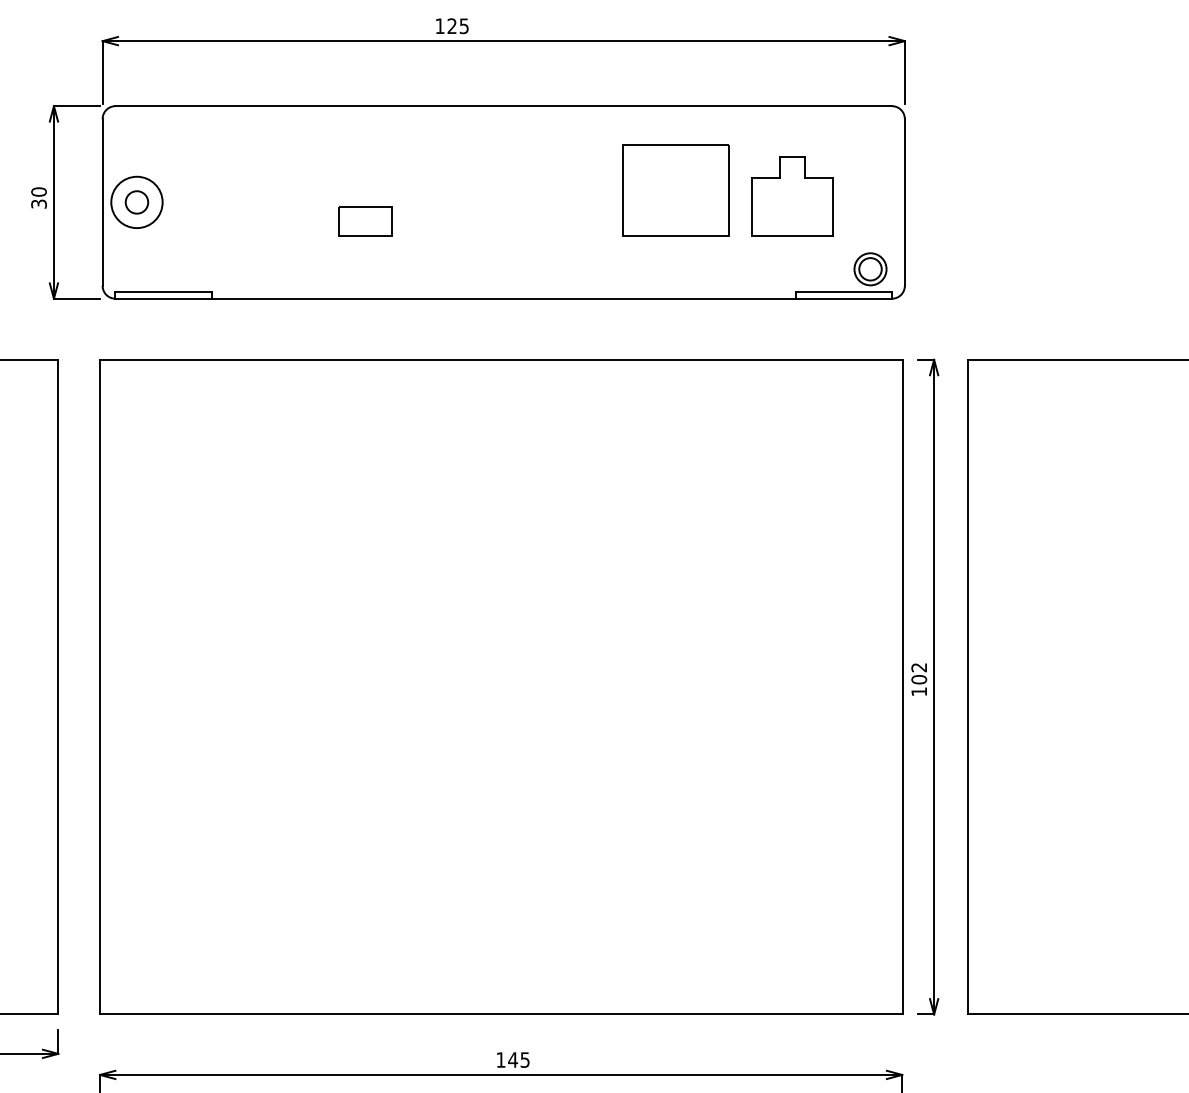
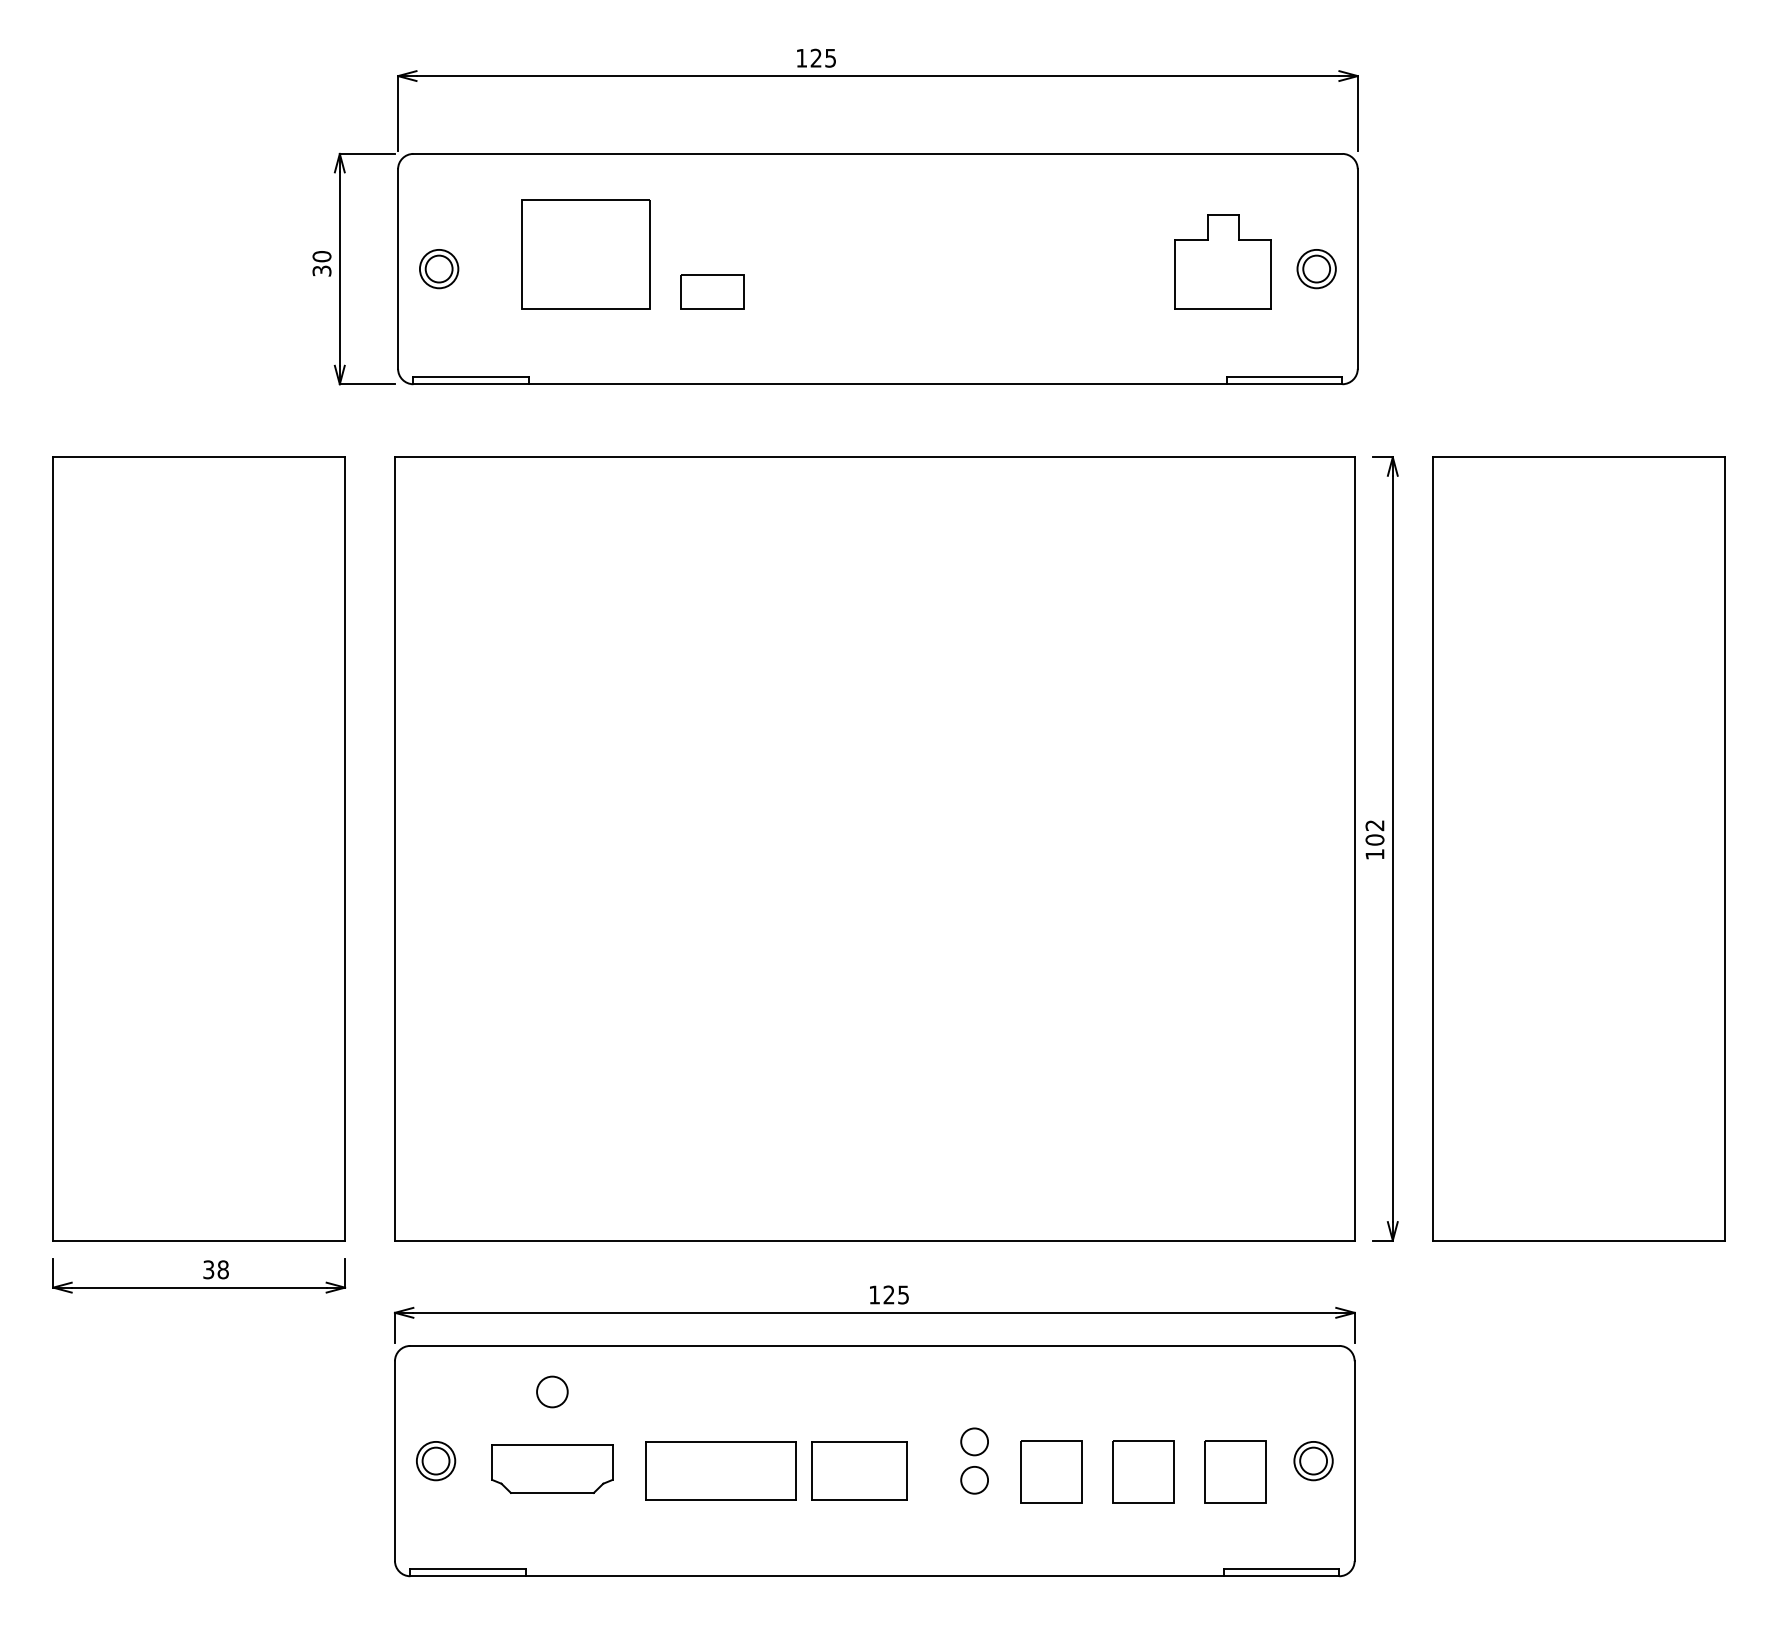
part: (675, 190) -> (585, 254), moved
circle: (136, 201) -> (438, 268), size x0.62
part: (870, 269) -> (1316, 269), moved
text: (513, 1059) -> (889, 1294), 145 -> 125

